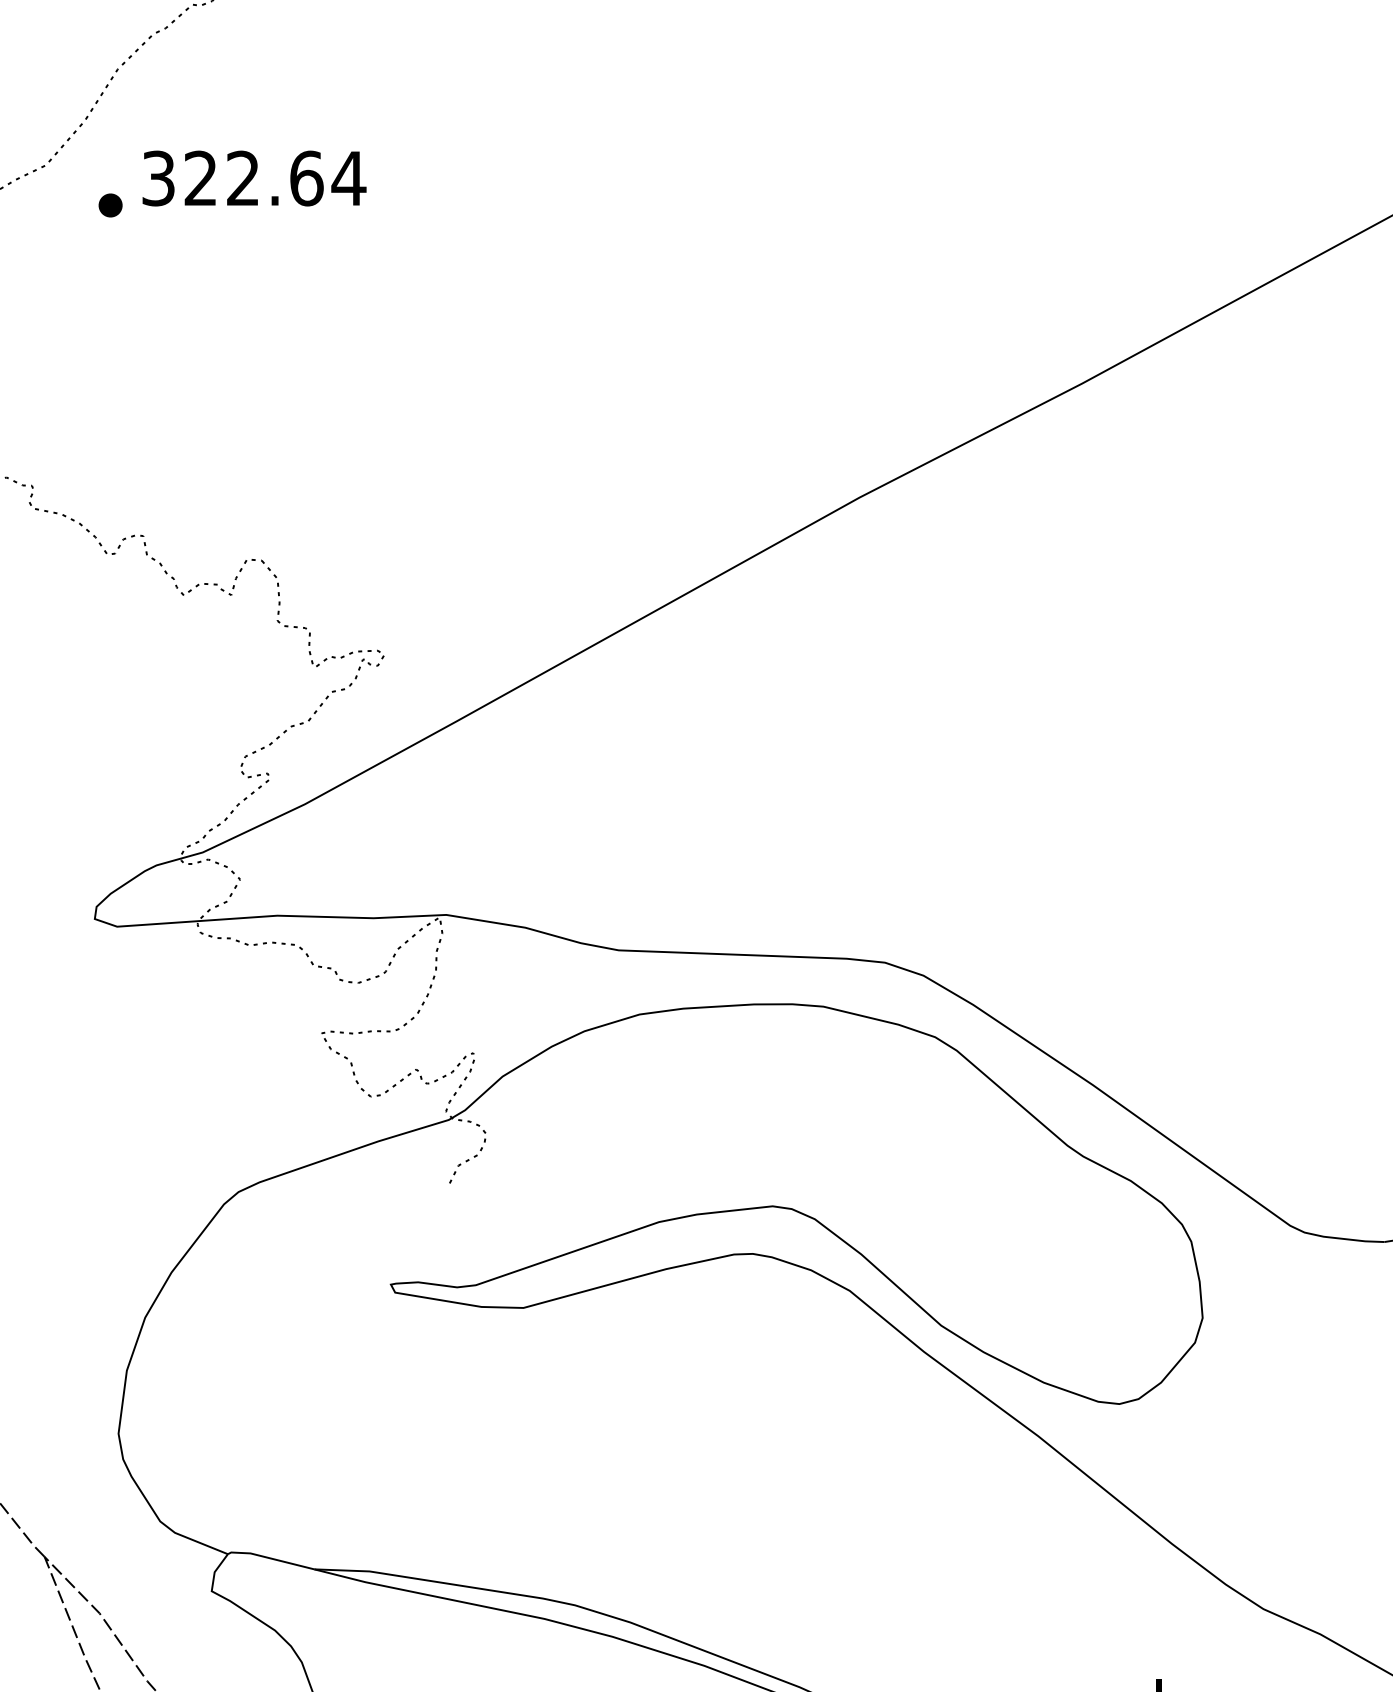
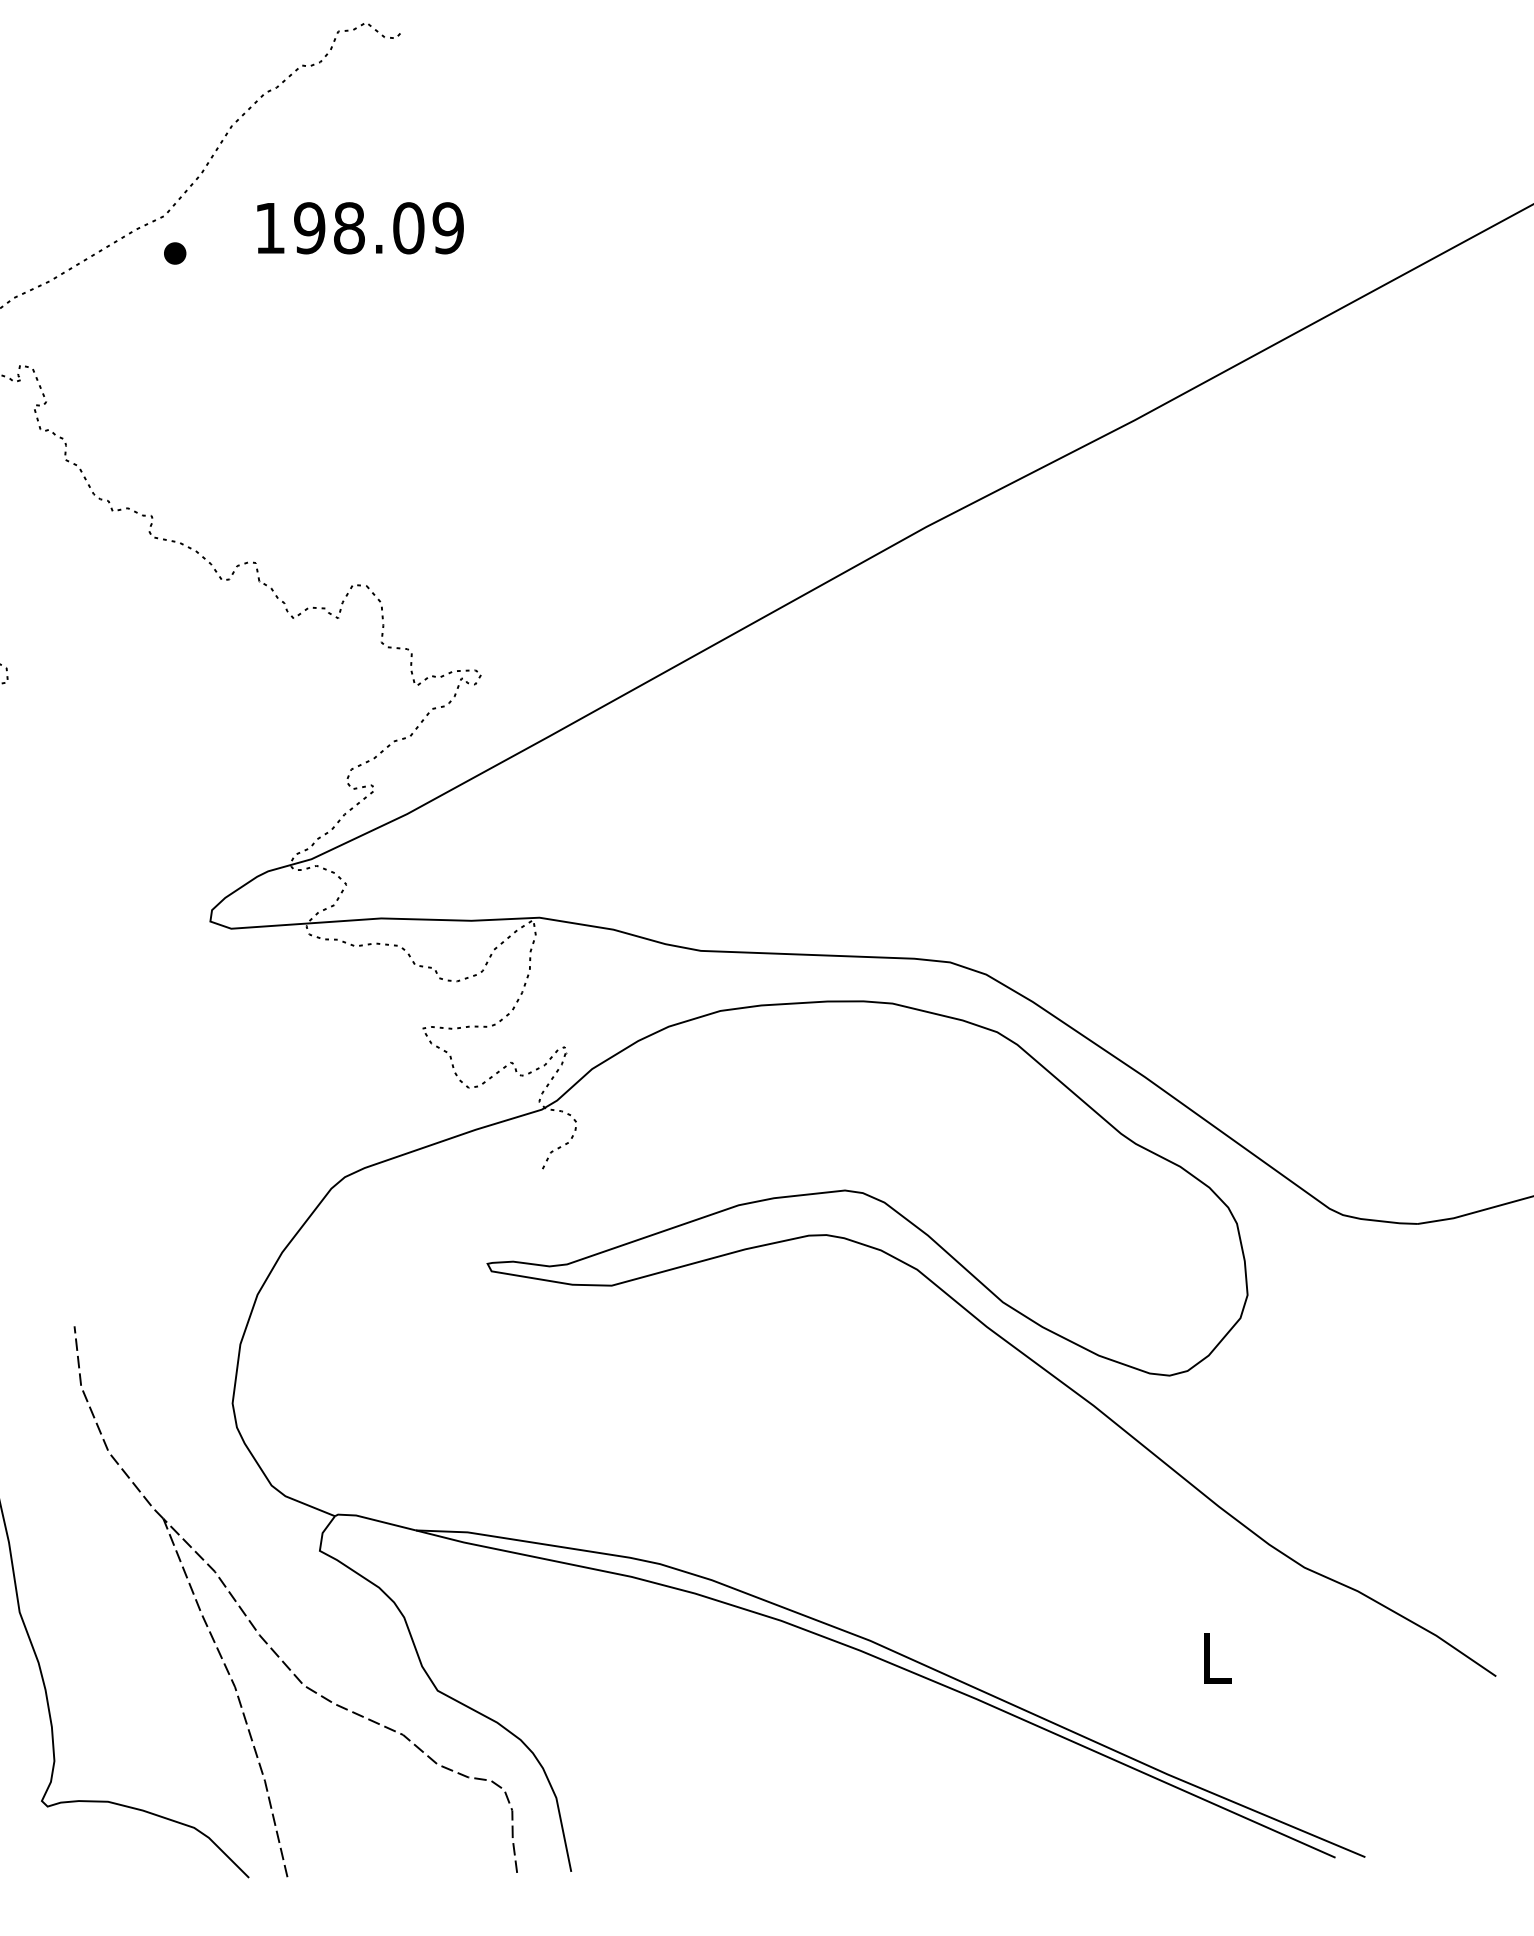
text: (254, 178) -> (359, 228), 322.64 -> 198.09
part: (110, 205) -> (175, 253), moved

